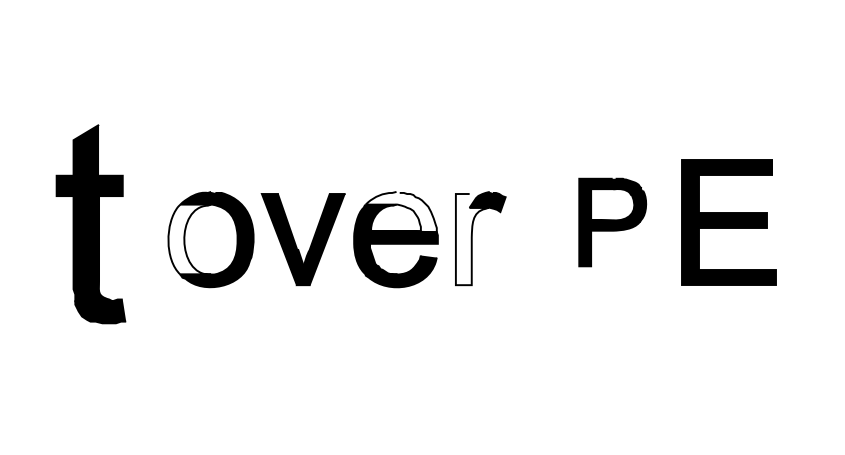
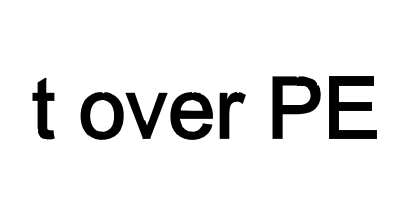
fill: (401, 212) -> (194, 102), added
part: (612, 222) -> (296, 107), size x1.43
part: (89, 224) -> (43, 108), size x0.62
fill: (189, 238) -> (91, 115), added
fill: (472, 238) -> (228, 115), added

